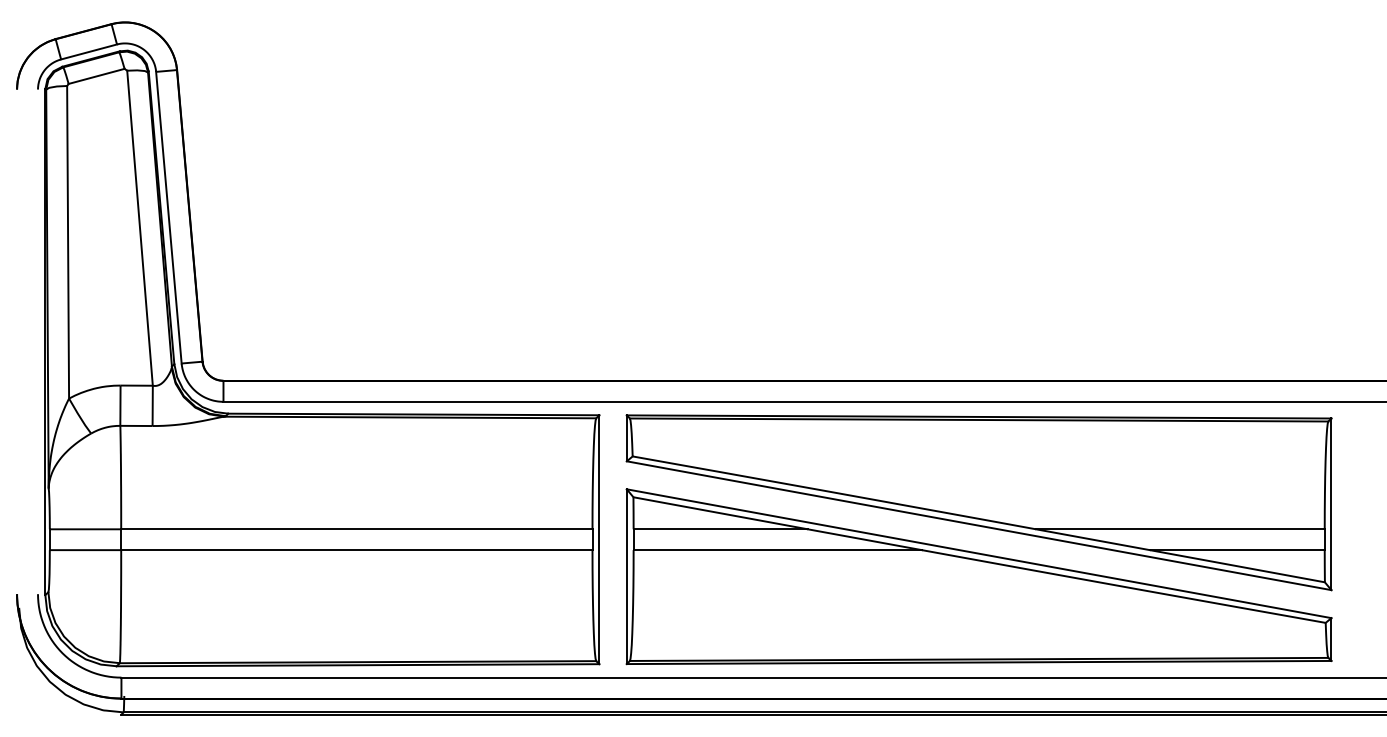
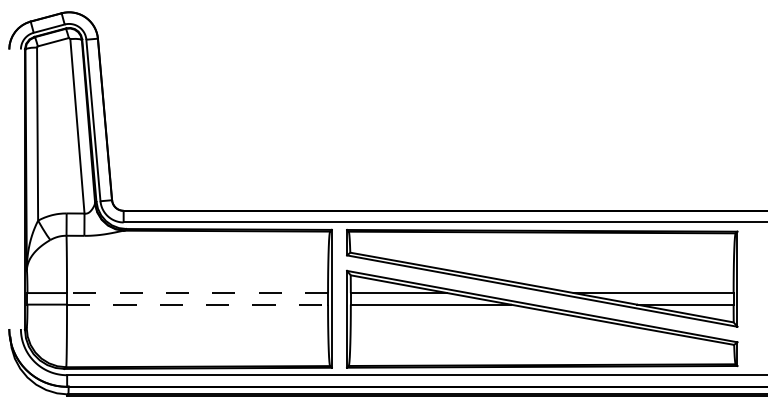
line: (356, 530) -> (197, 293), solid -> dashed
line: (356, 549) -> (197, 304), solid -> dashed

